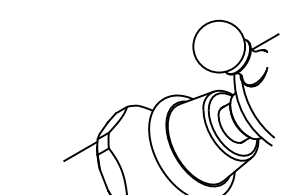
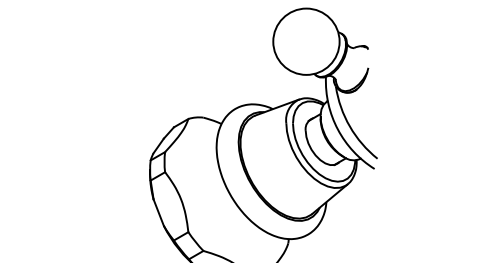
line: (266, 41) -> (366, 34), removed
line: (80, 151) -> (128, 175), removed

